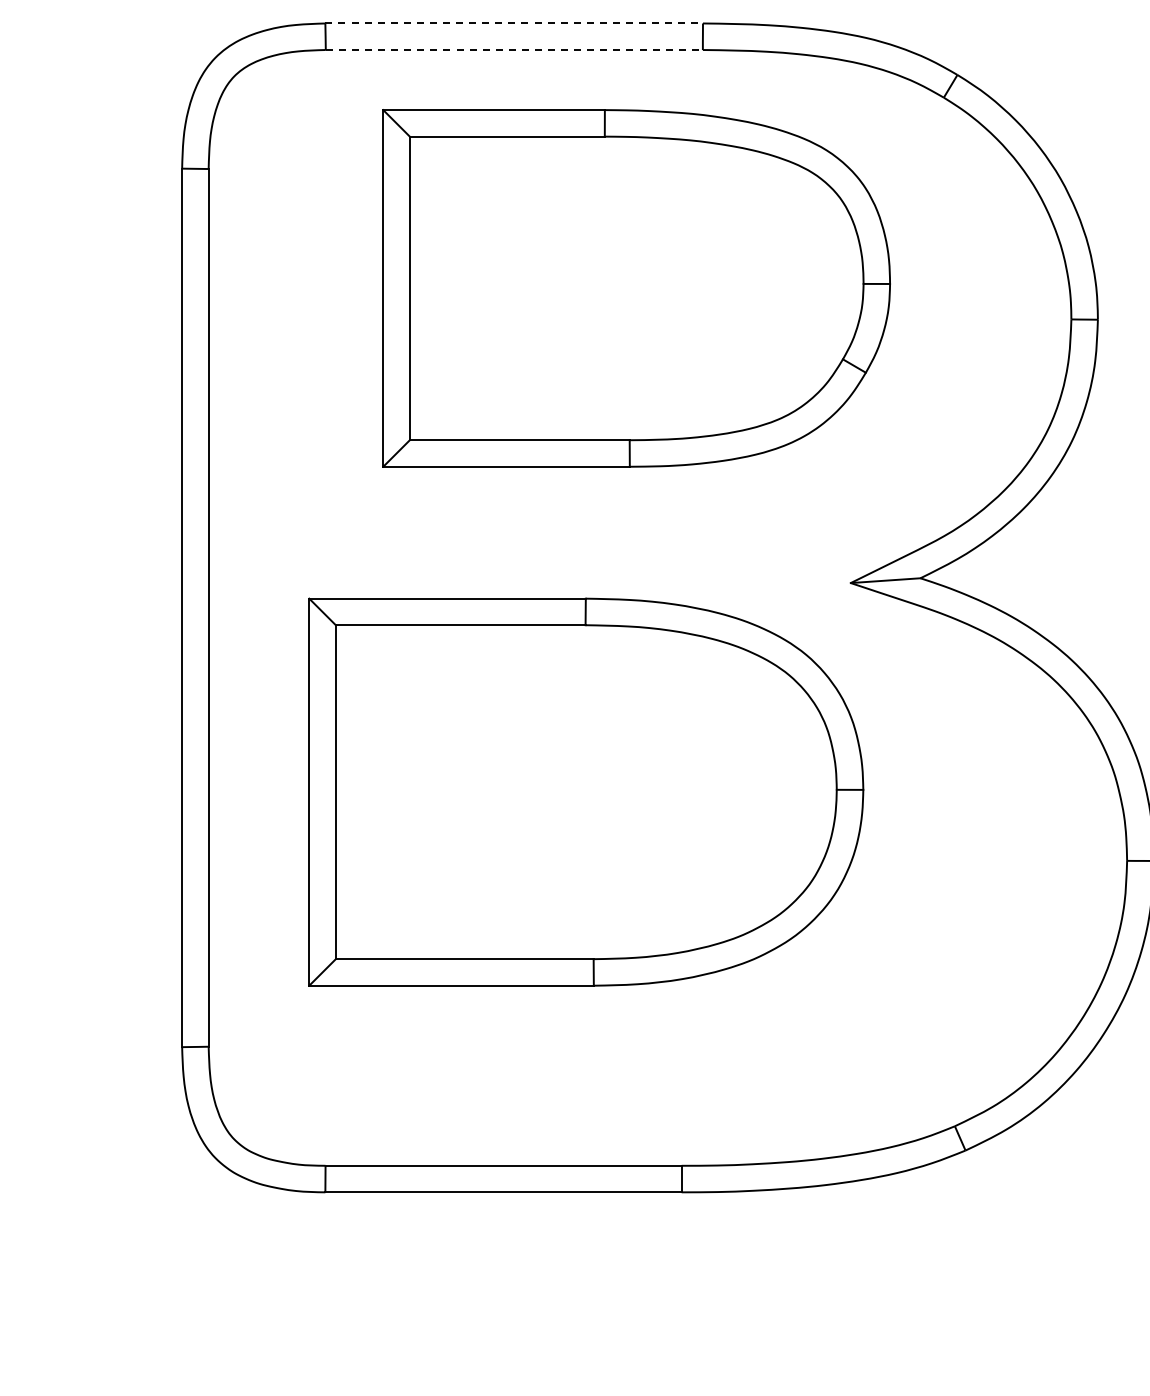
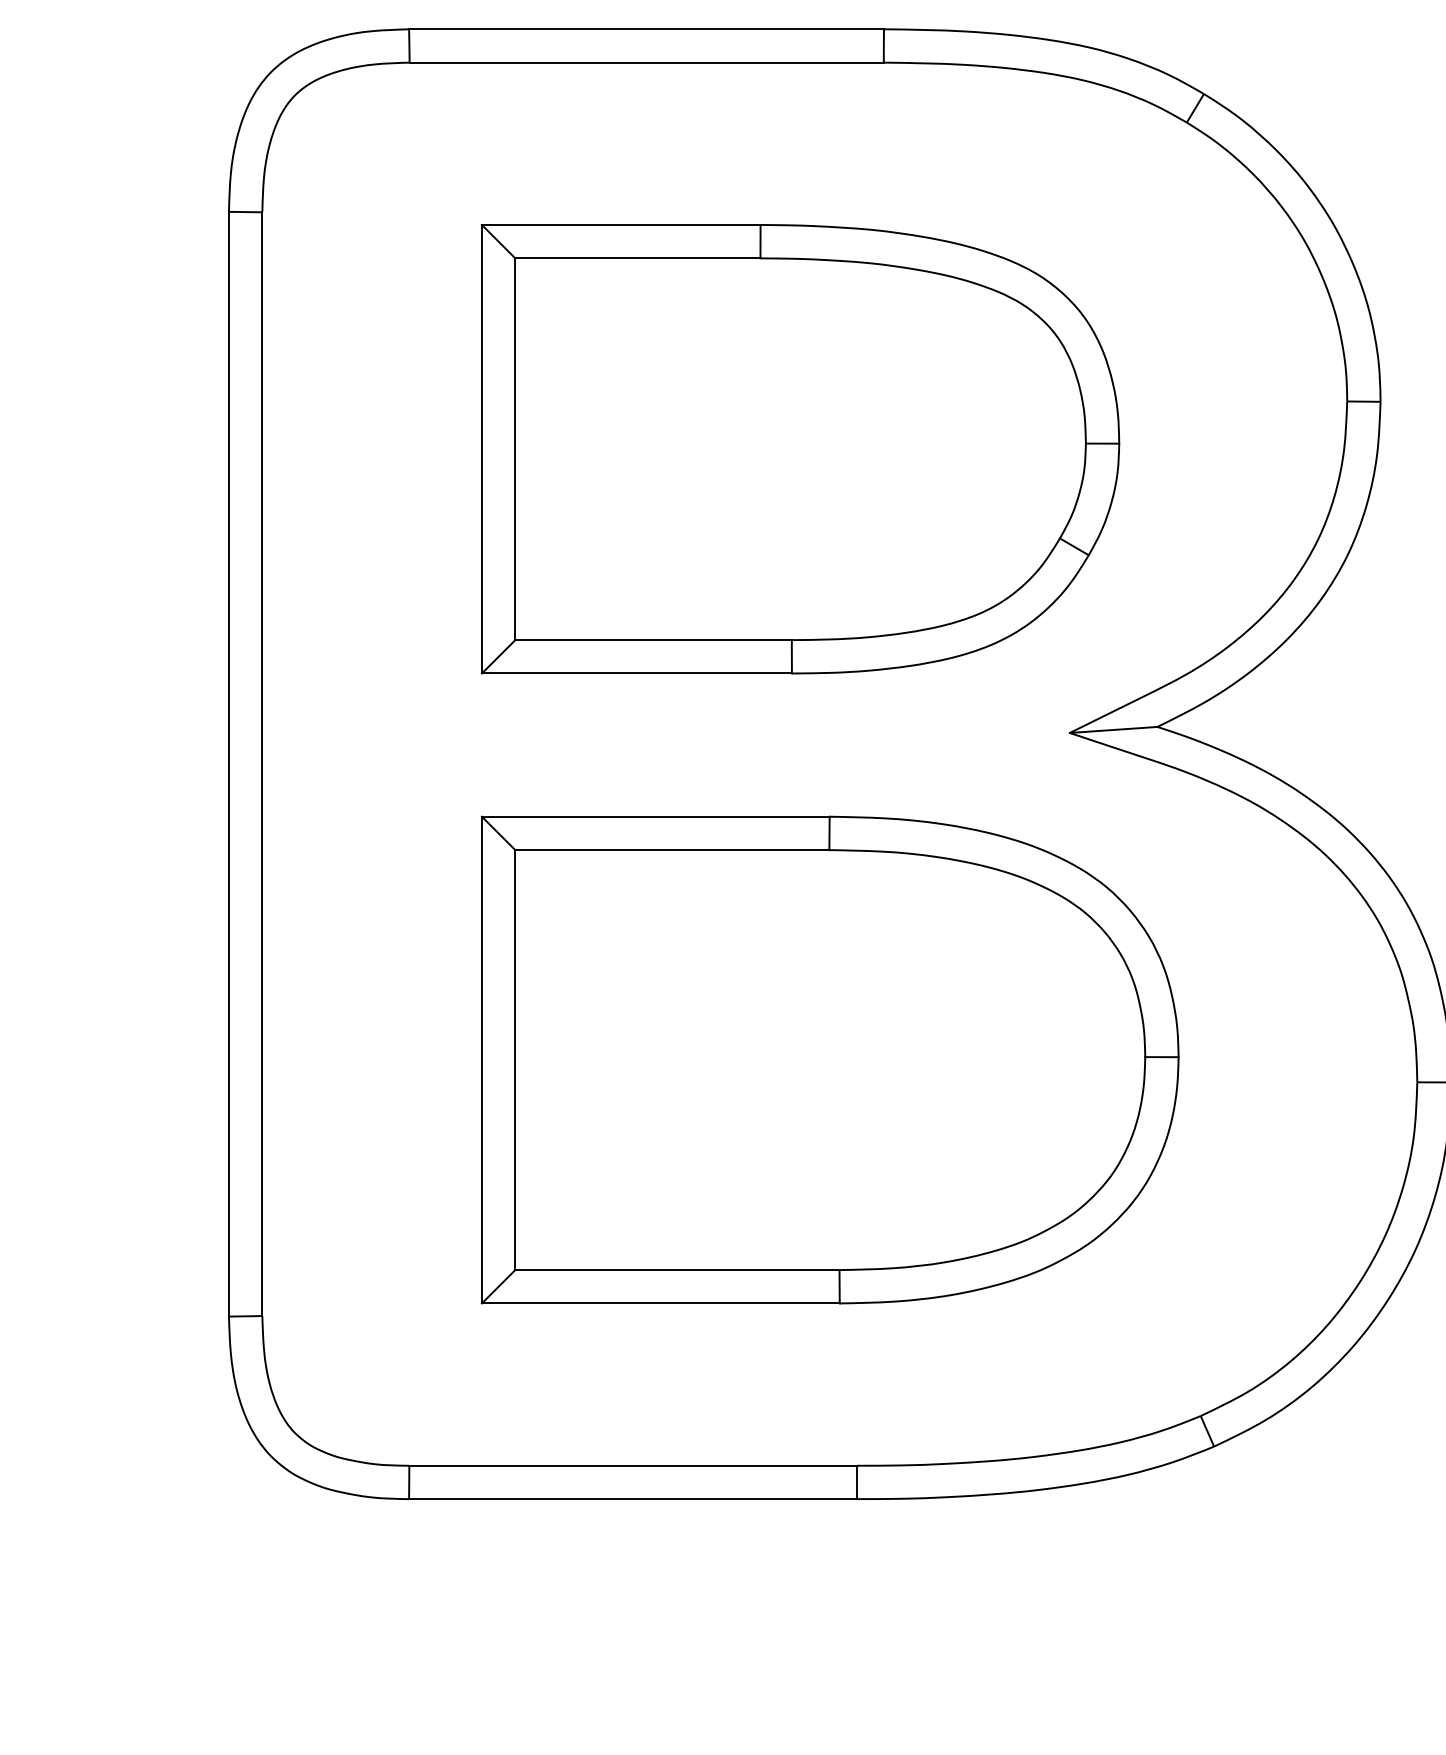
line: (514, 23) -> (646, 29), dashed -> solid
line: (514, 50) -> (646, 63), dashed -> solid
part: (636, 288) -> (800, 449), moved
part: (586, 791) -> (830, 1059), moved

